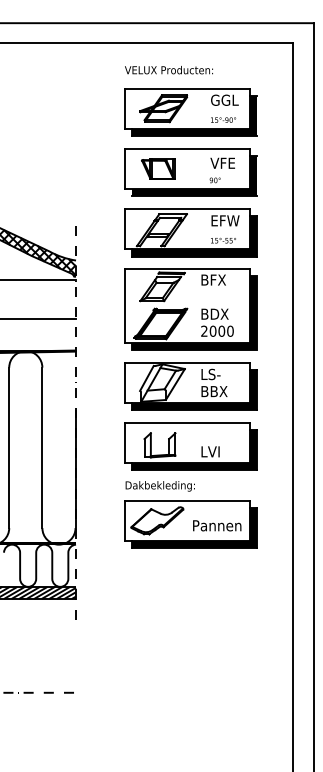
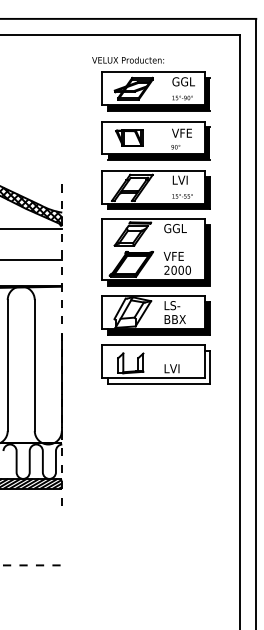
text: (168, 69) -> (127, 59), moved
text: (225, 219) -> (184, 179), EFW -> LVI
text: (214, 280) -> (175, 228), BFX -> GGL
text: (213, 314) -> (174, 256), BDX -> VFE
fill: (193, 450) -> (158, 367), removed
part: (190, 514) -> (155, 419), removed

